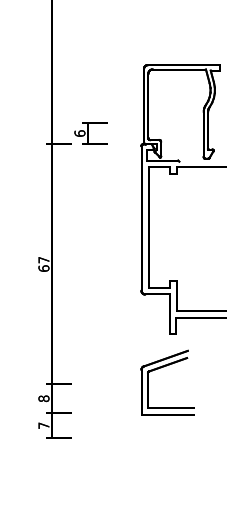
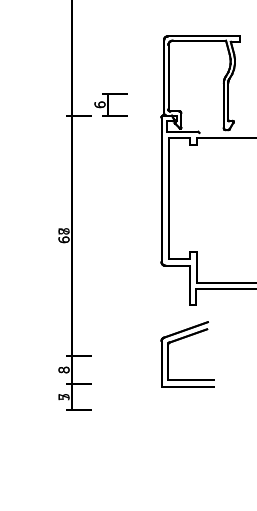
text: (43, 260) -> (63, 231), 67 -> 68
text: (43, 426) -> (63, 397), 7 -> 5

